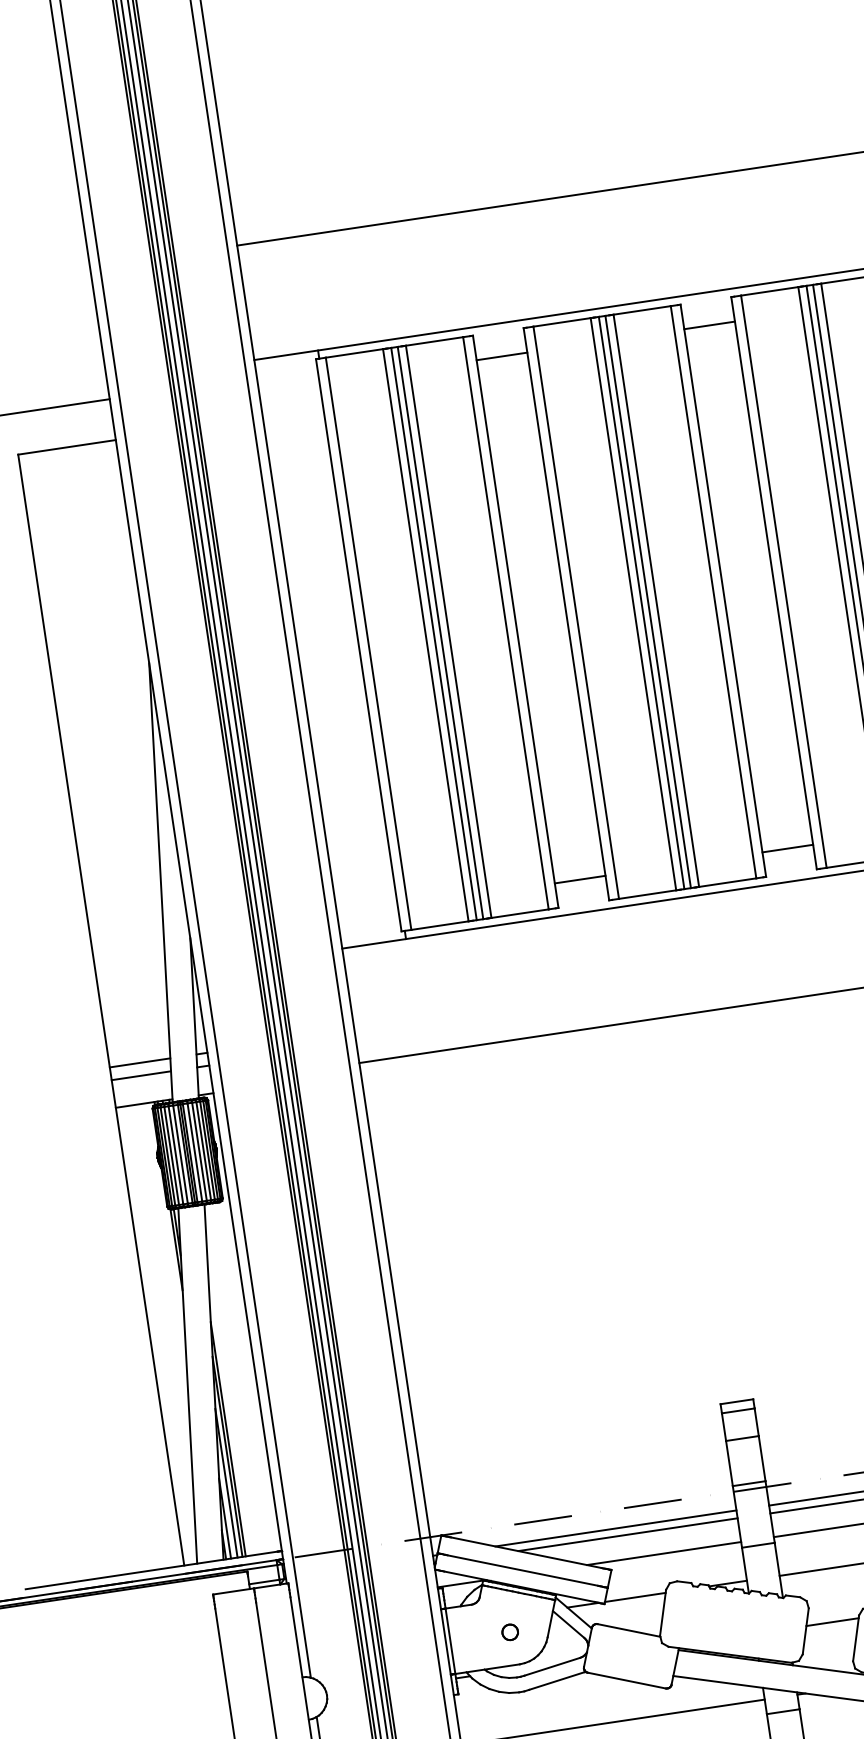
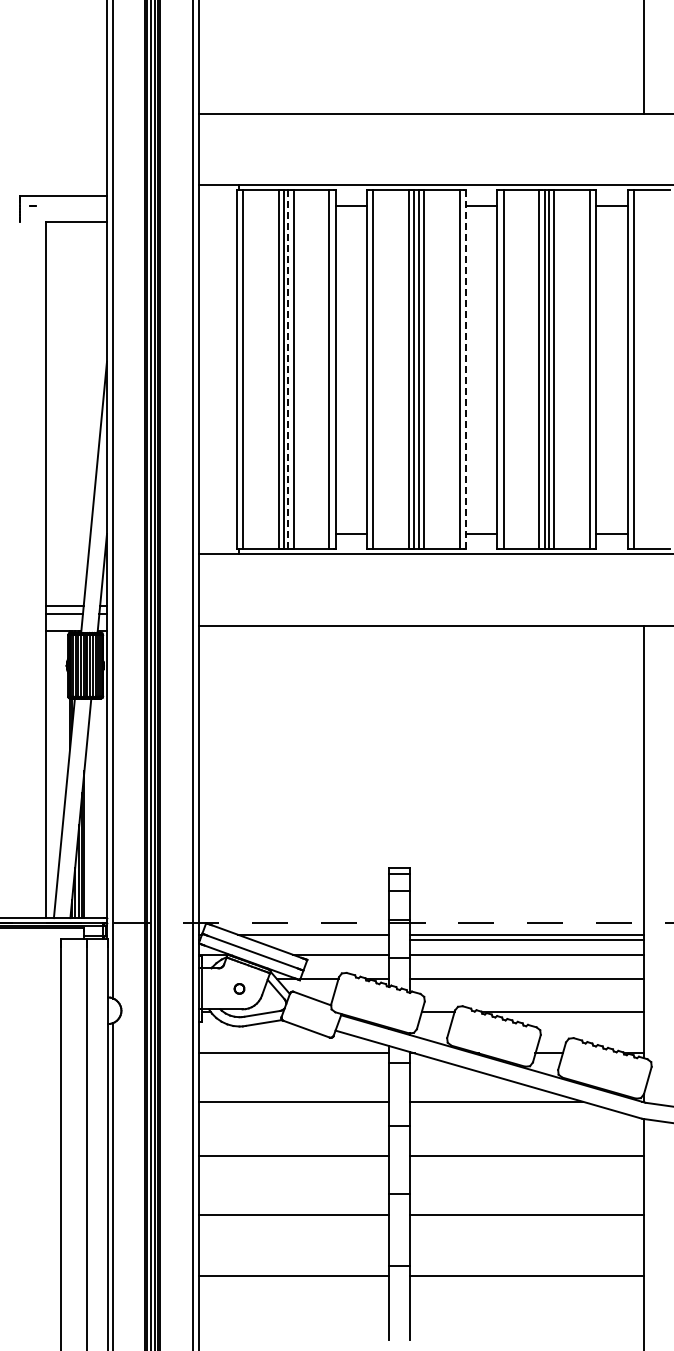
line: (722, 590) -> (465, 369), solid -> dashed
line: (440, 632) -> (288, 369), solid -> dashed
line: (627, 1534) -> (320, 939), removed

